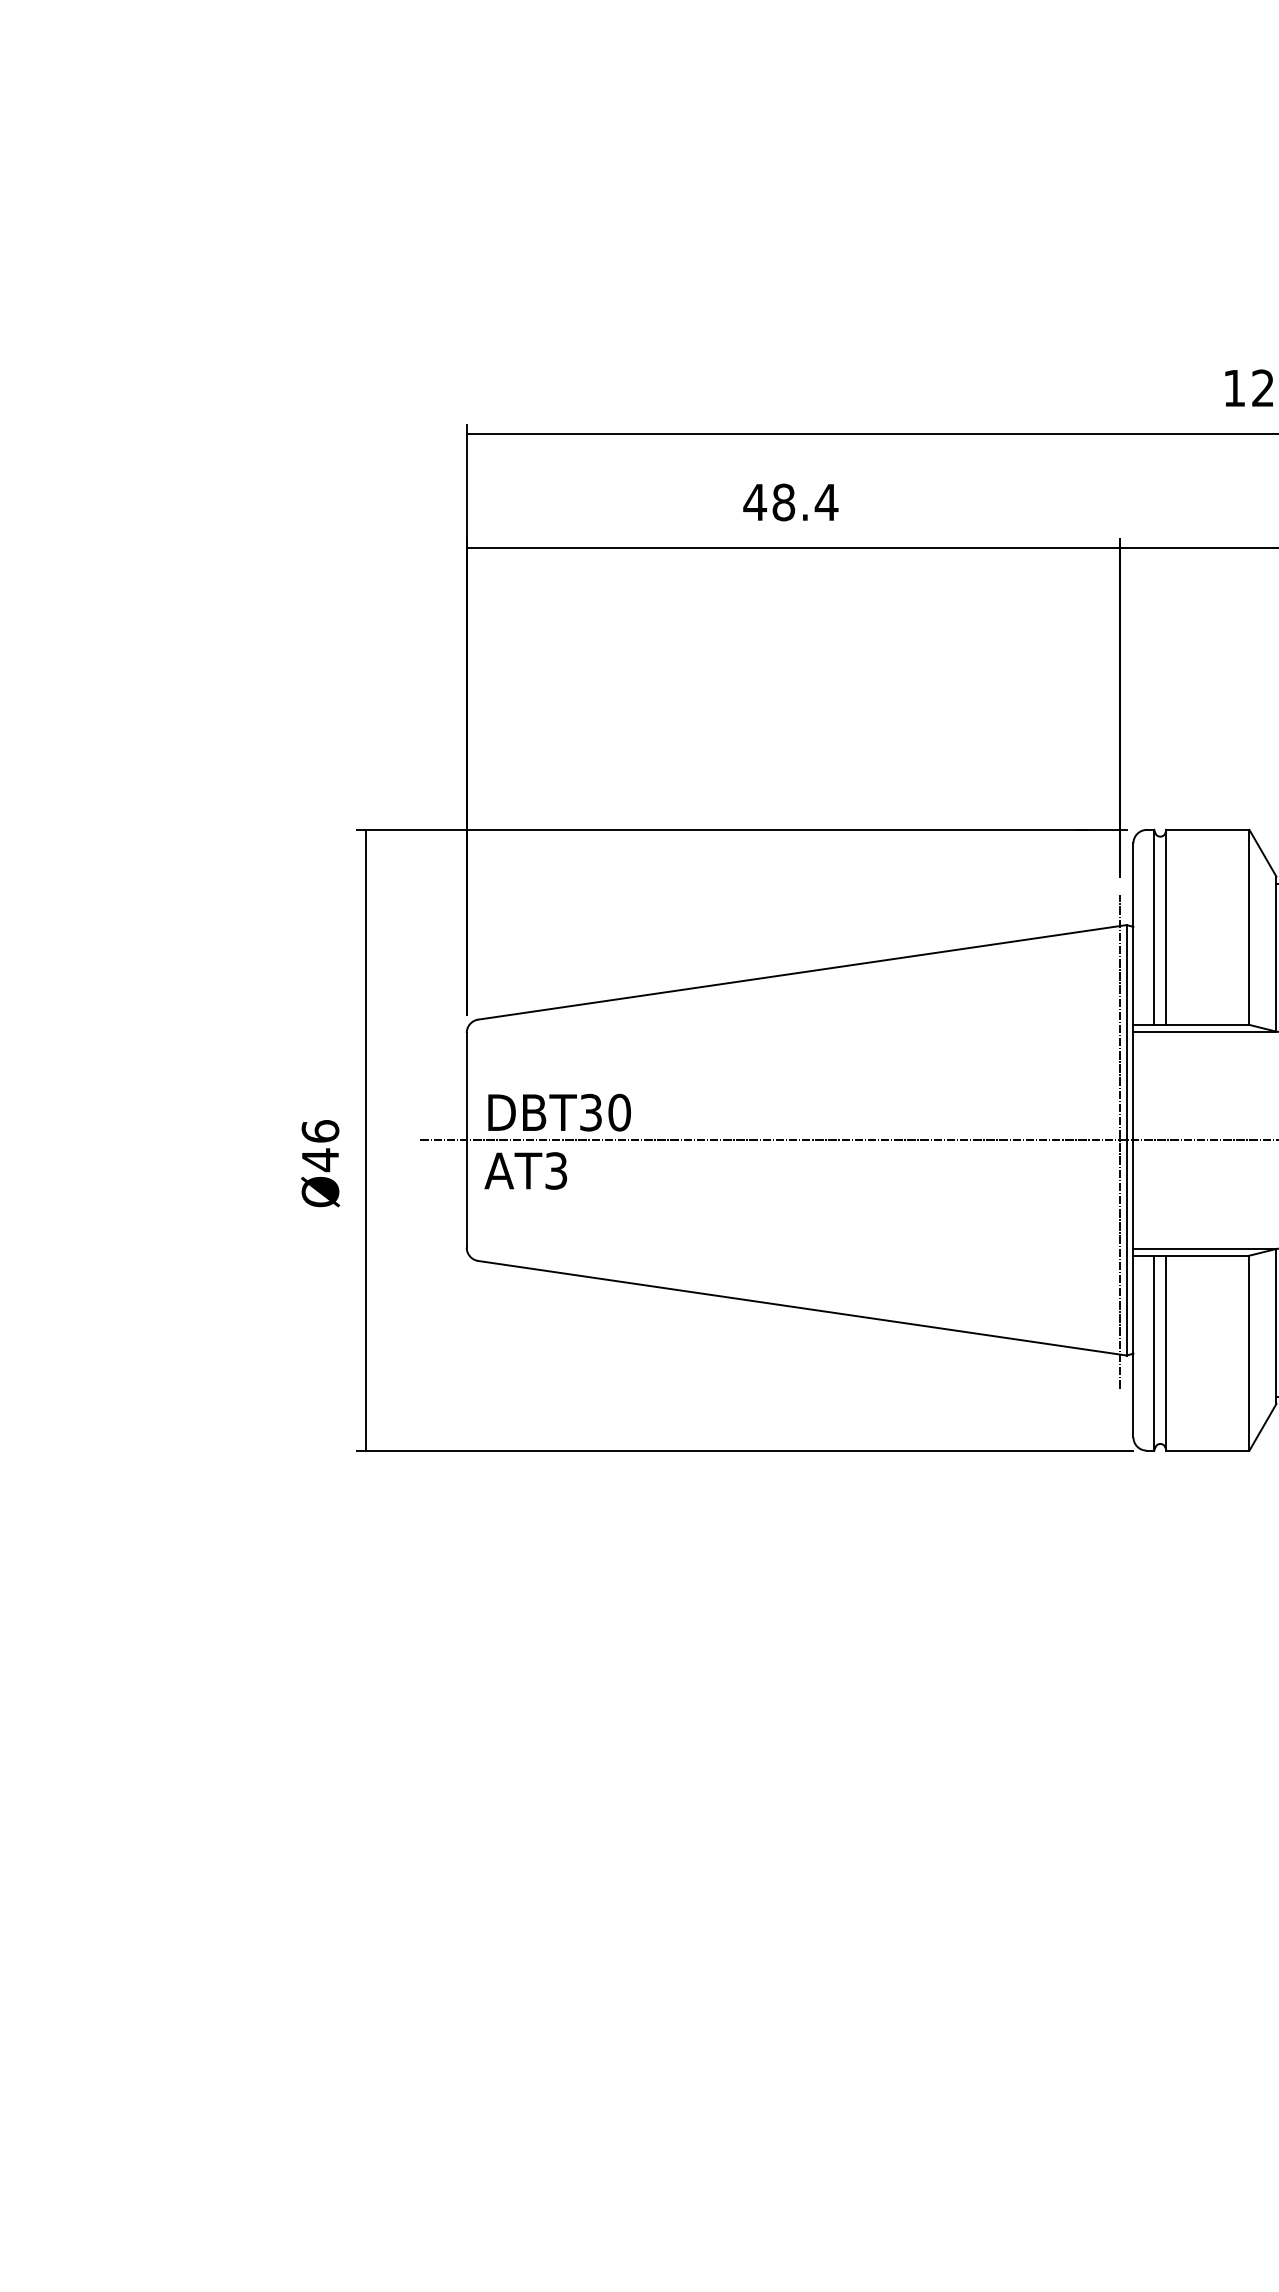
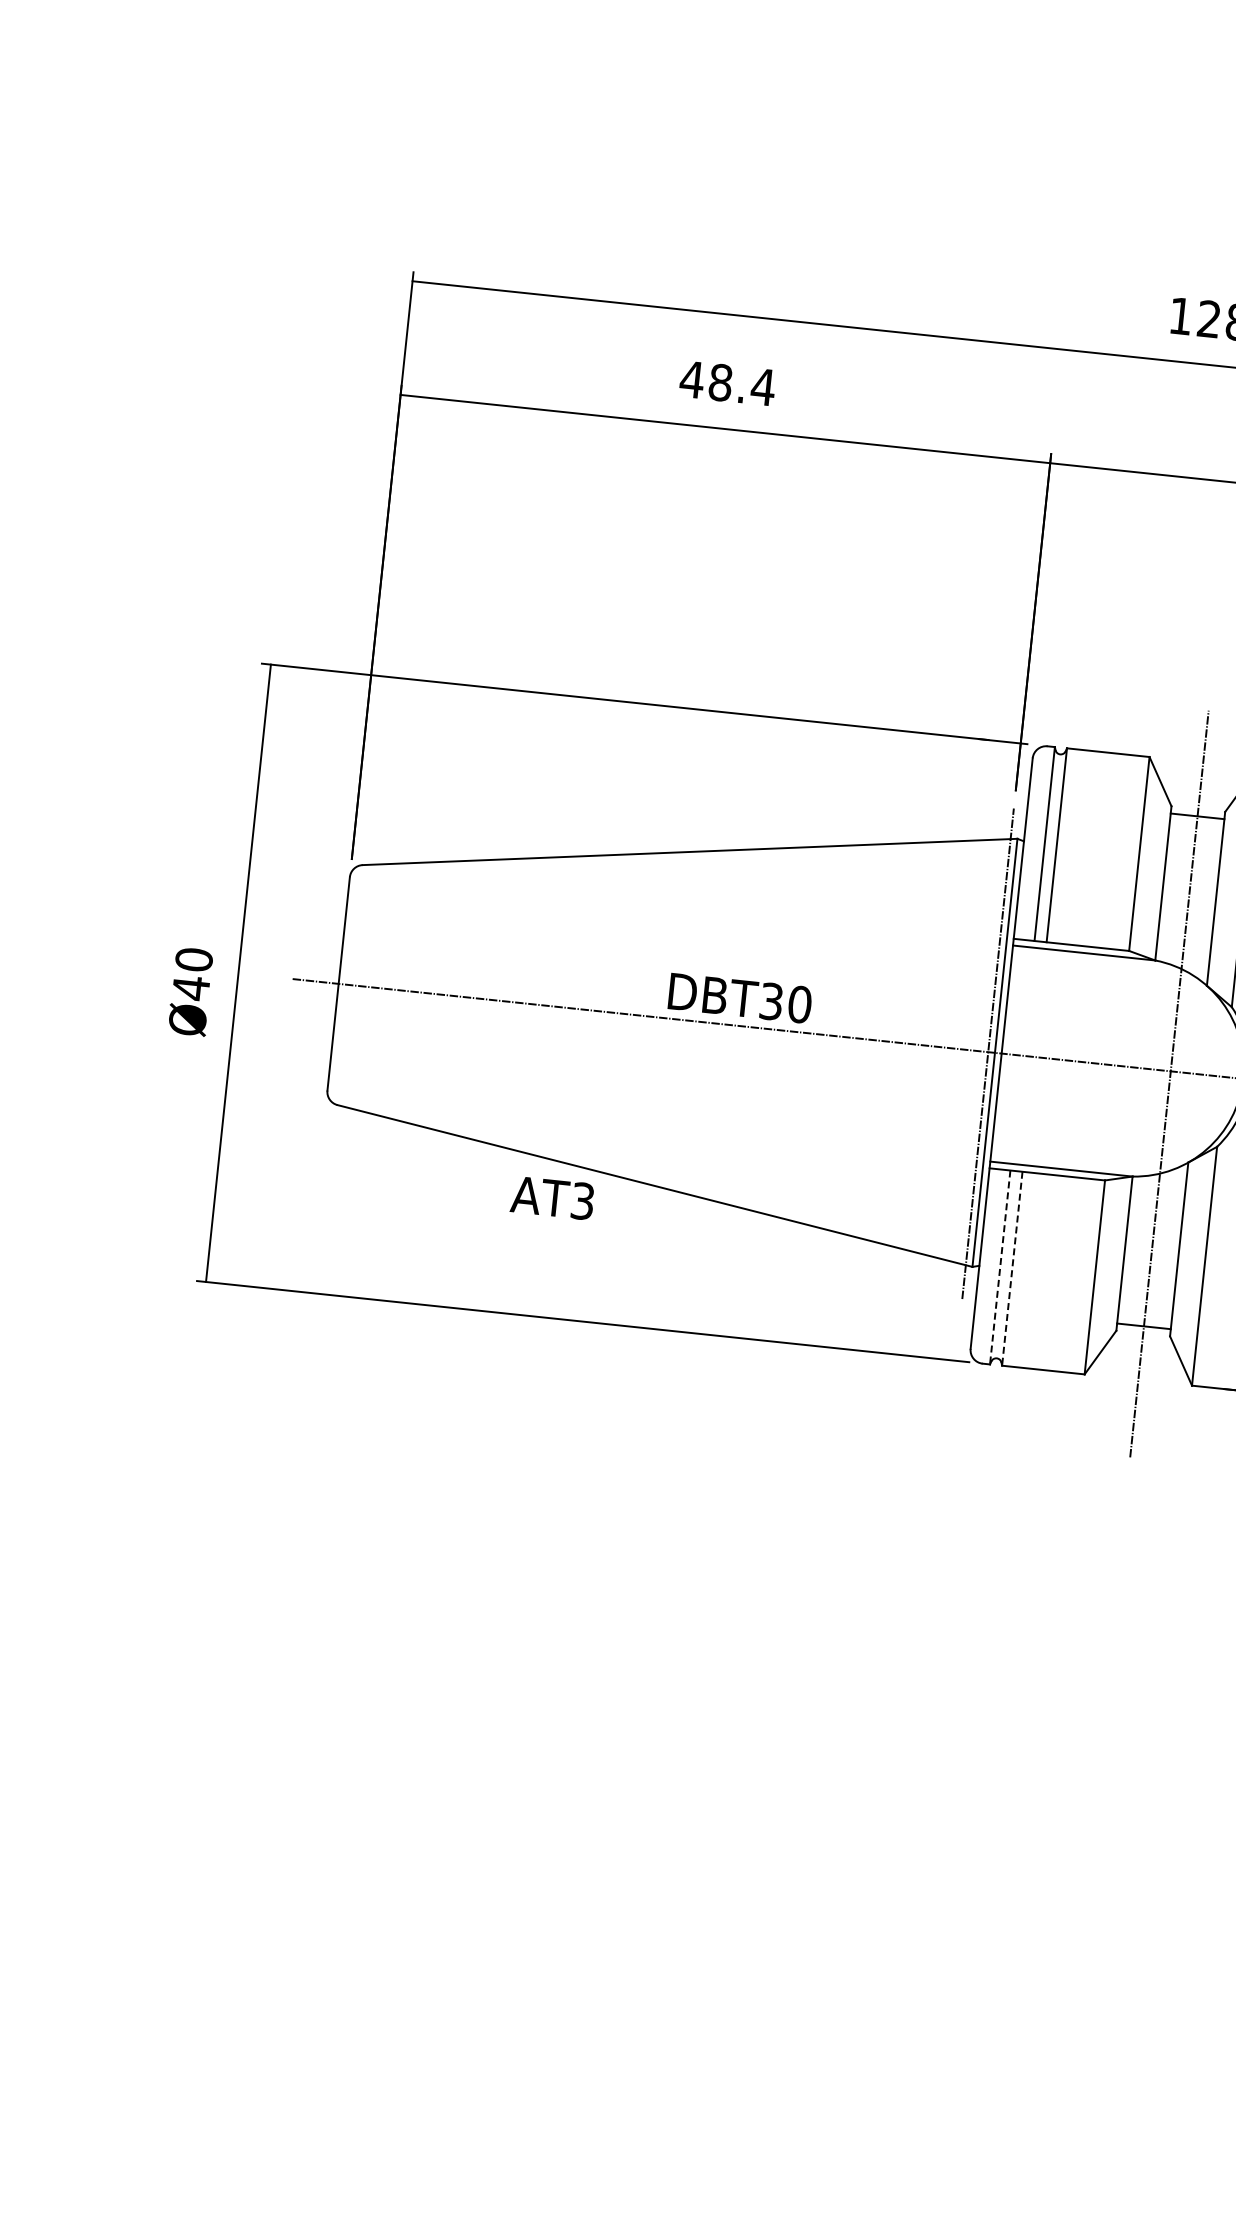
text: (559, 1112) -> (740, 998), moved
text: (320, 1131) -> (194, 959), Ø46 -> Ø40
text: (525, 1170) -> (552, 1197), moved
line: (1154, 1353) -> (1000, 1267), solid -> dashed
line: (1166, 1353) -> (1012, 1269), solid -> dashed

